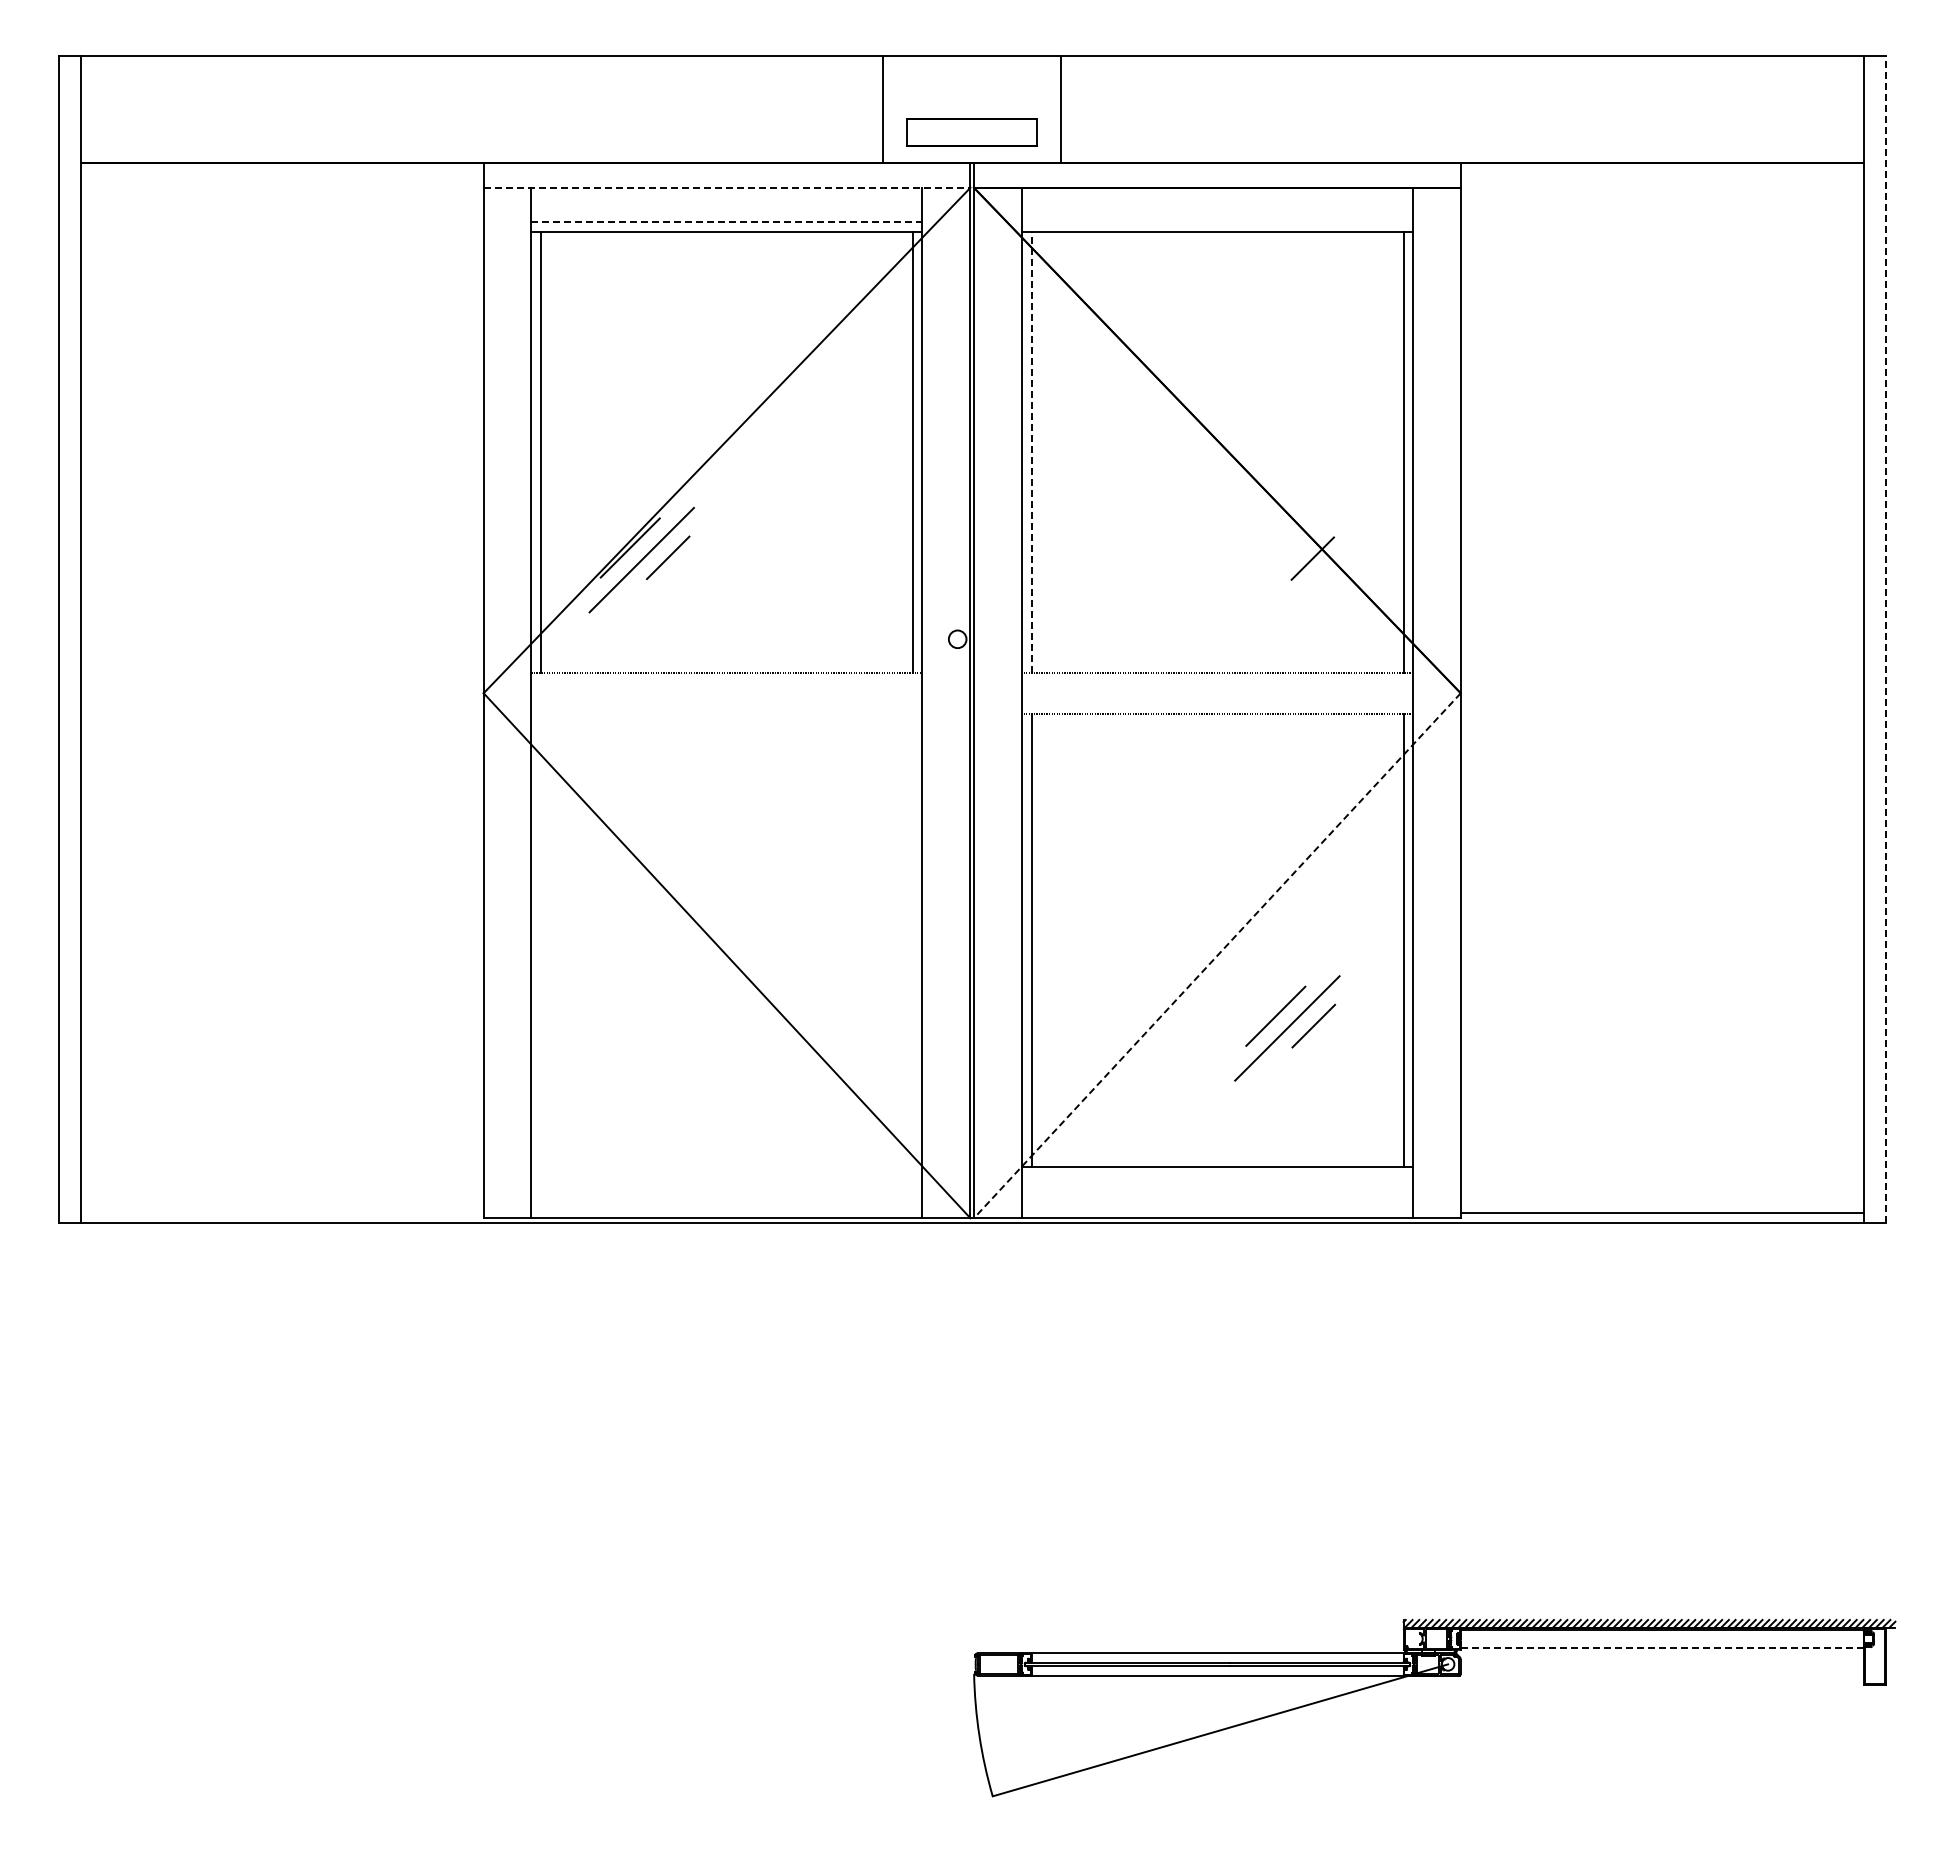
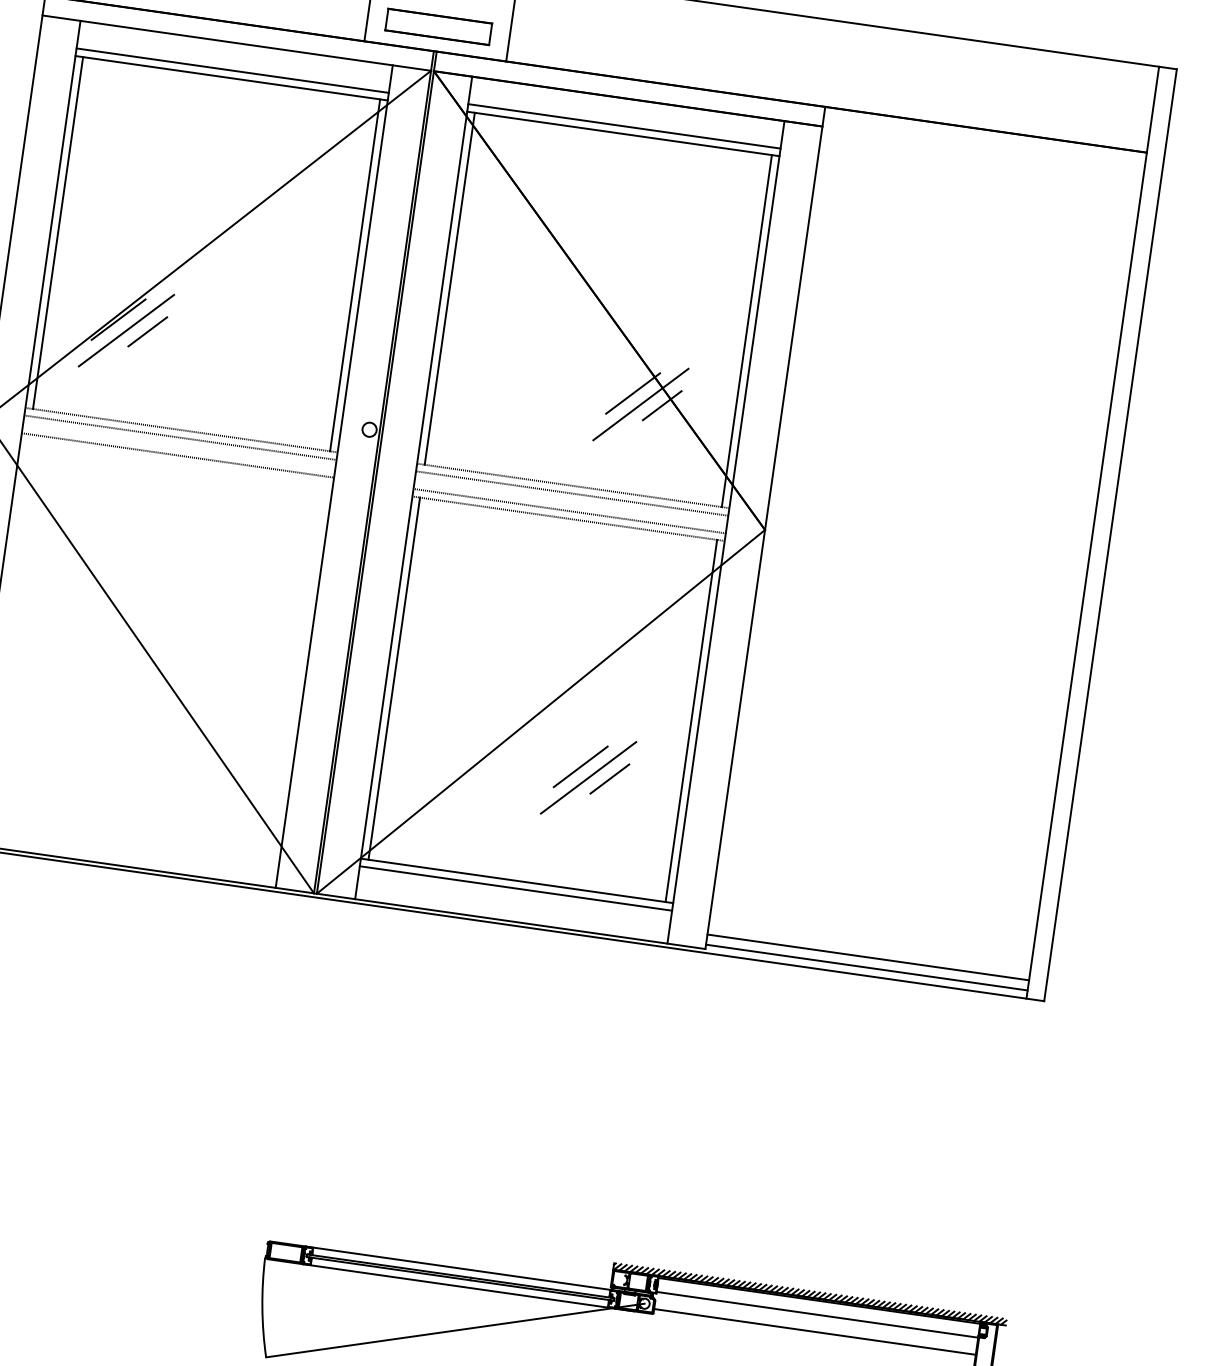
line: (727, 187) -> (237, 42), dashed -> solid
line: (726, 222) -> (232, 70), dashed -> solid
line: (1217, 222) -> (624, 126), added
line: (1031, 451) -> (449, 288), dashed -> solid
line: (1274, 548) -> (632, 393), added
line: (1286, 560) -> (641, 404), added
line: (1885, 639) -> (1110, 535), dashed -> solid
line: (726, 682) -> (180, 437), added
line: (1217, 682) -> (572, 493), added
line: (726, 704) -> (177, 455), added
line: (1217, 704) -> (569, 511), added
line: (1217, 955) -> (541, 711), dashed -> solid
line: (1217, 1176) -> (515, 888), added
line: (1661, 1200) -> (867, 957), added
line: (1661, 1647) -> (816, 1314), dashed -> solid
line: (1661, 1669) -> (814, 1332), added

